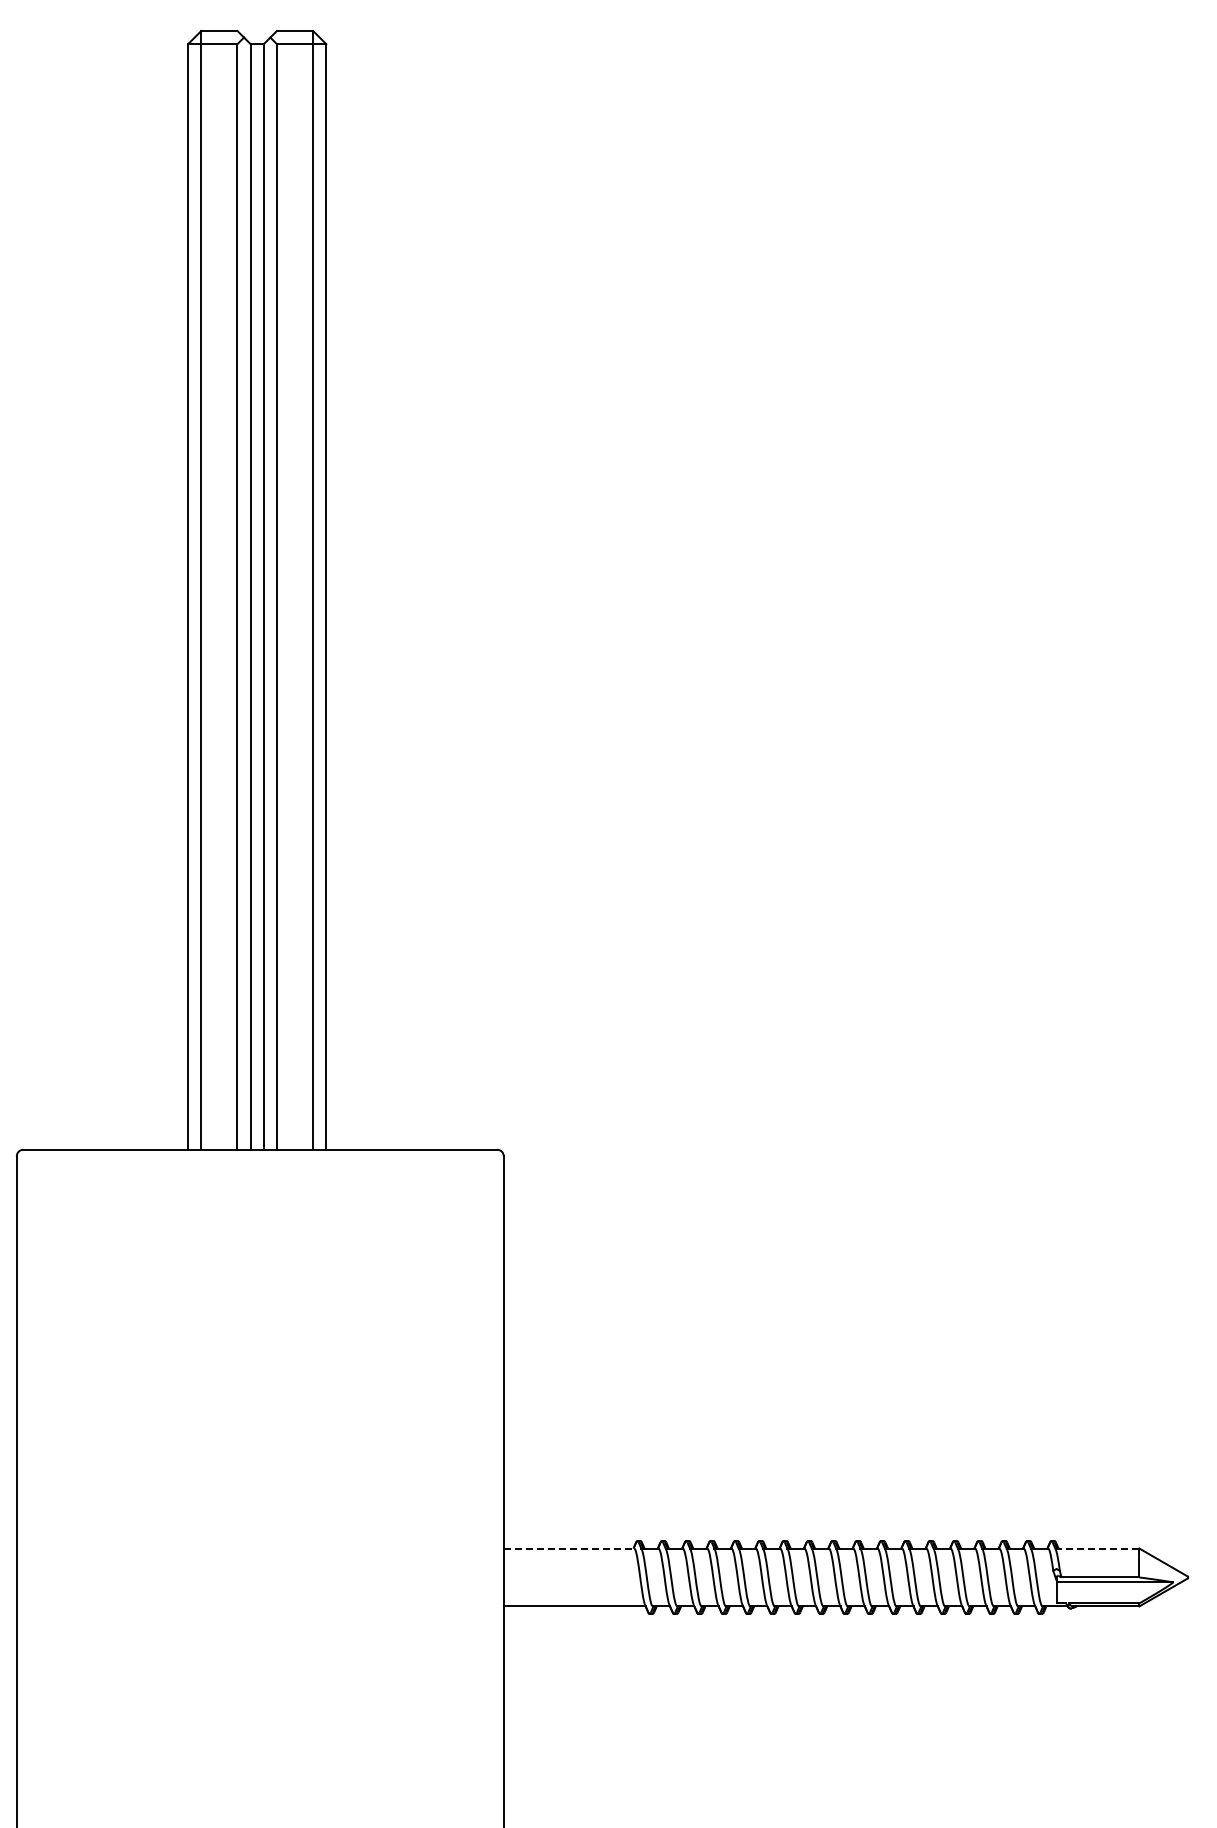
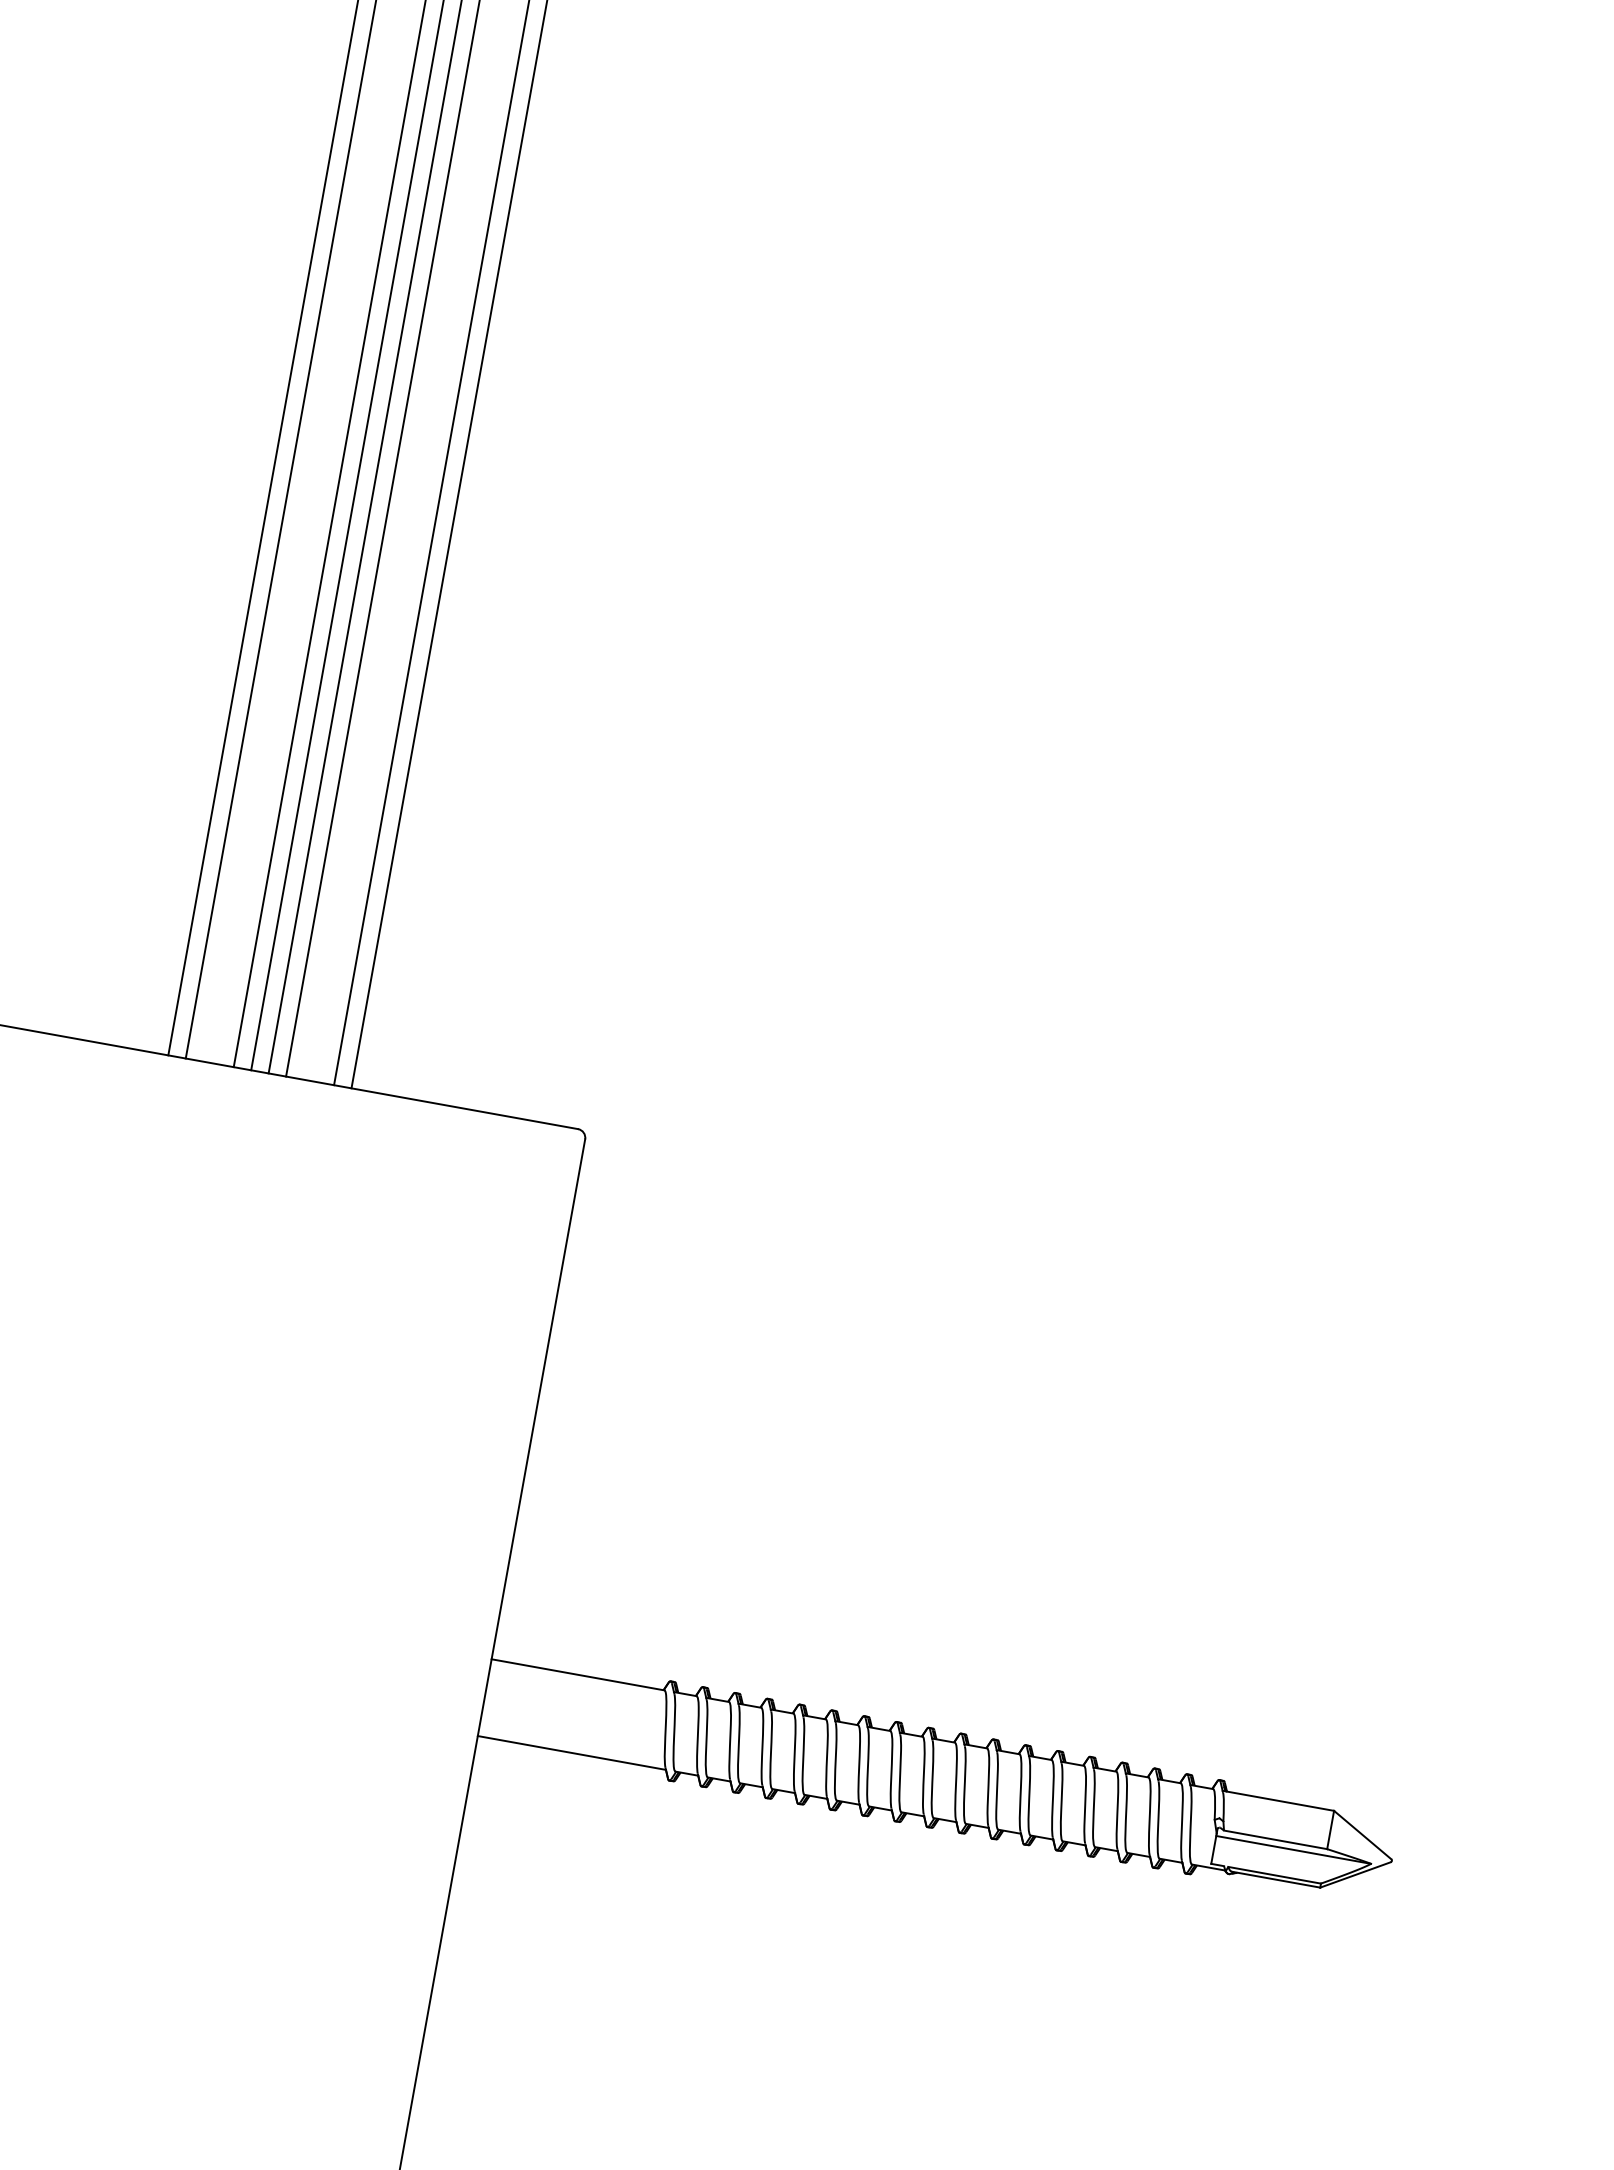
line: (569, 1548) -> (578, 1674), dashed -> solid
line: (1097, 1548) -> (1278, 1800), dashed -> solid

